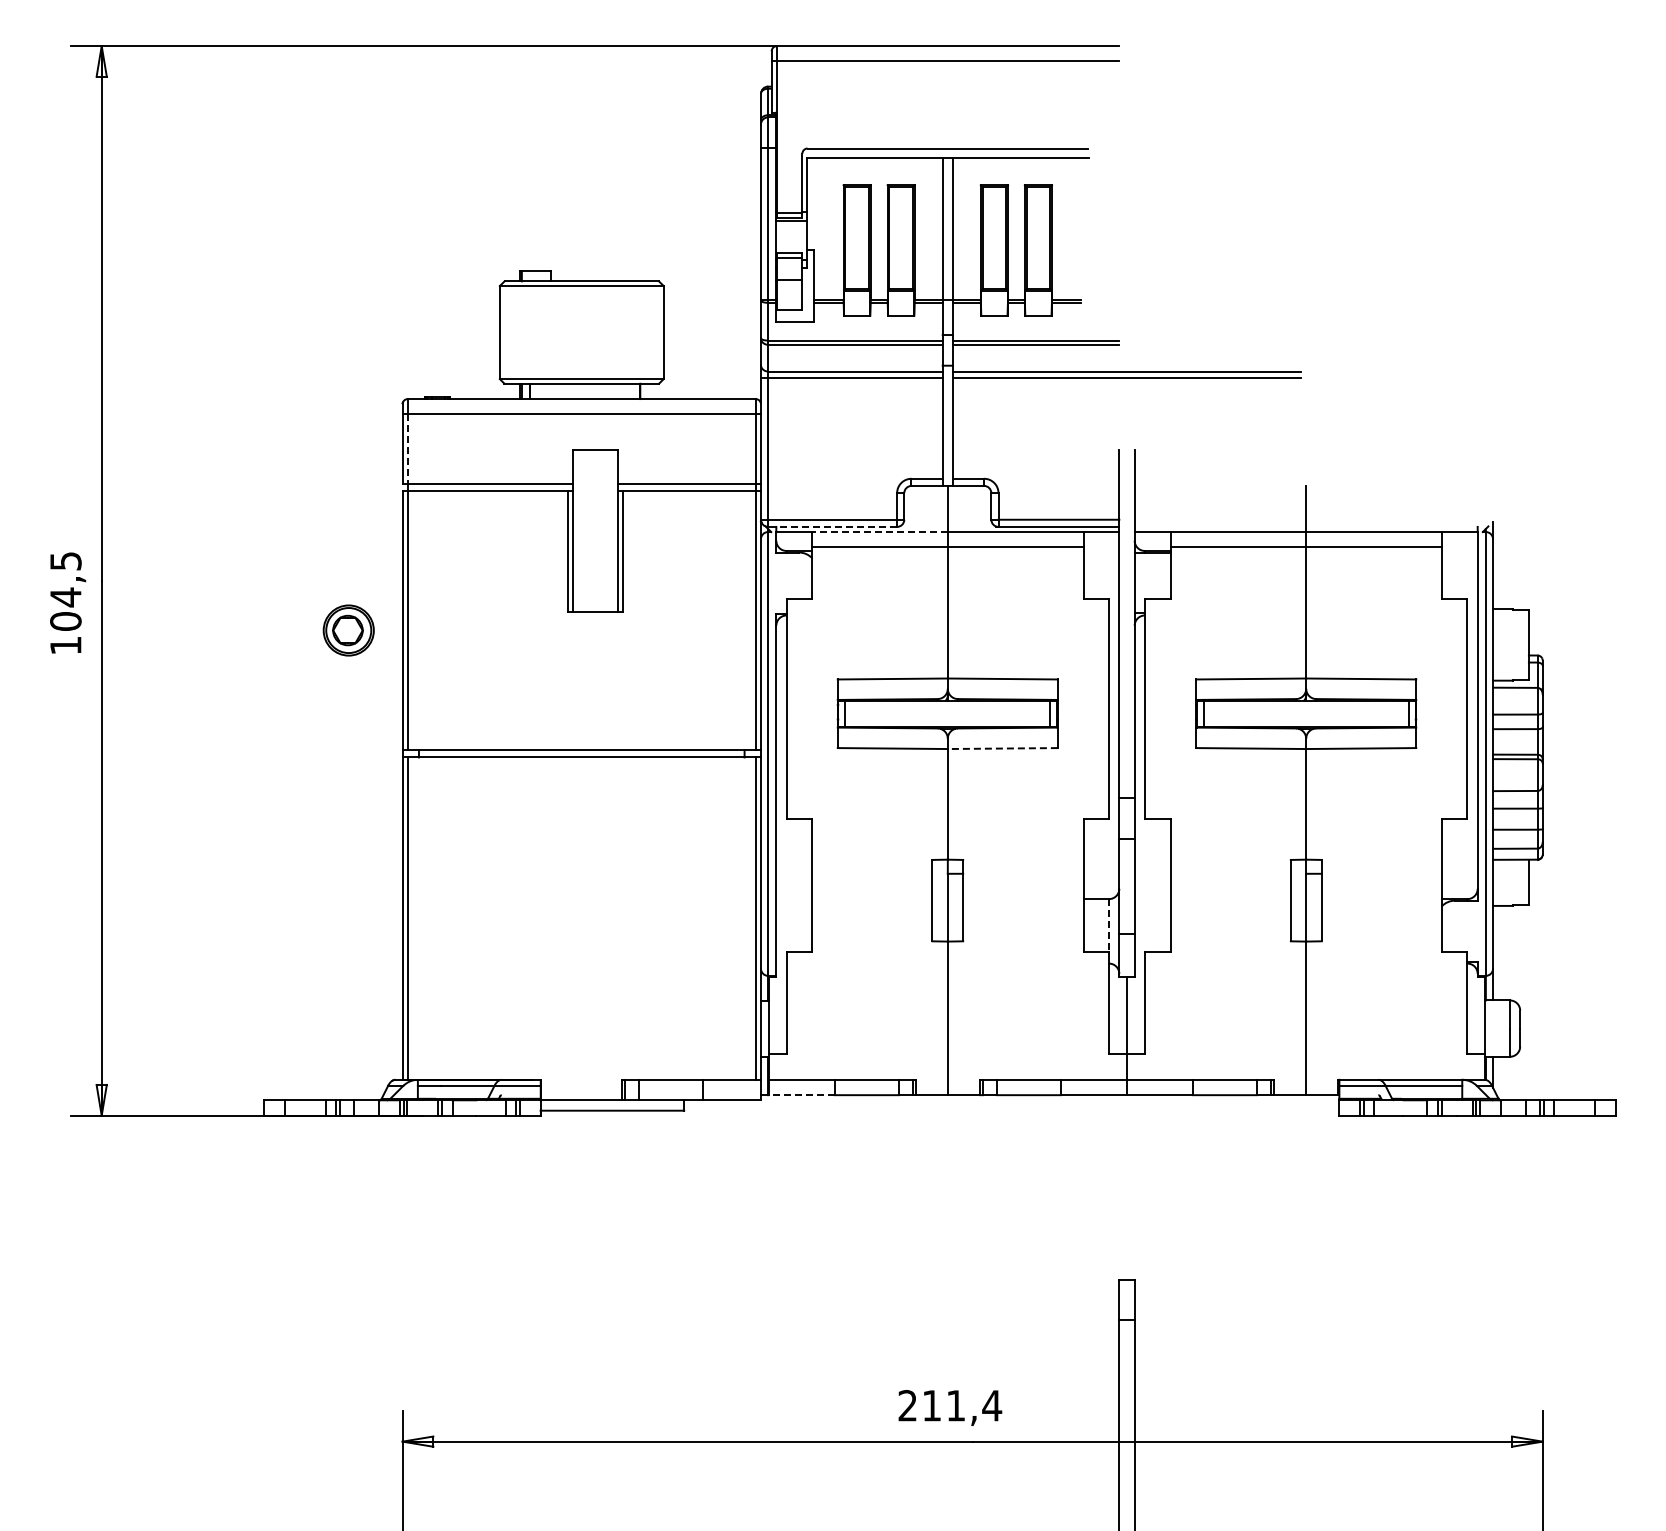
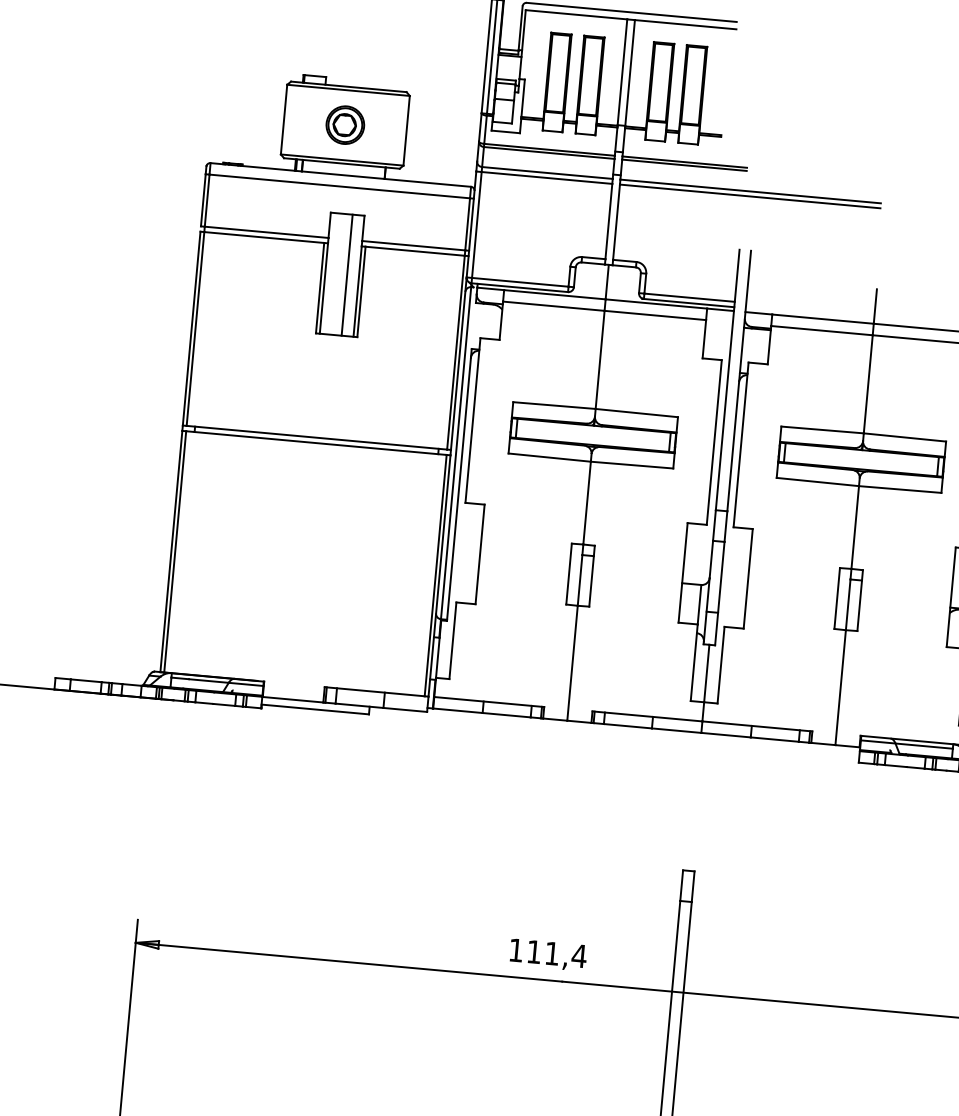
line: (407, 449) -> (206, 200), dashed -> solid
line: (832, 526) -> (519, 287), dashed -> solid
line: (602, 531) -> (347, 275), added
line: (879, 532) -> (554, 295), dashed -> solid
part: (348, 630) -> (345, 125), moved
line: (1002, 748) -> (631, 465), dashed -> solid
line: (1109, 925) -> (699, 604), dashed -> solid
line: (801, 1095) -> (457, 710), dashed -> solid
text: (907, 1405) -> (516, 950), 211,4 -> 111,4

